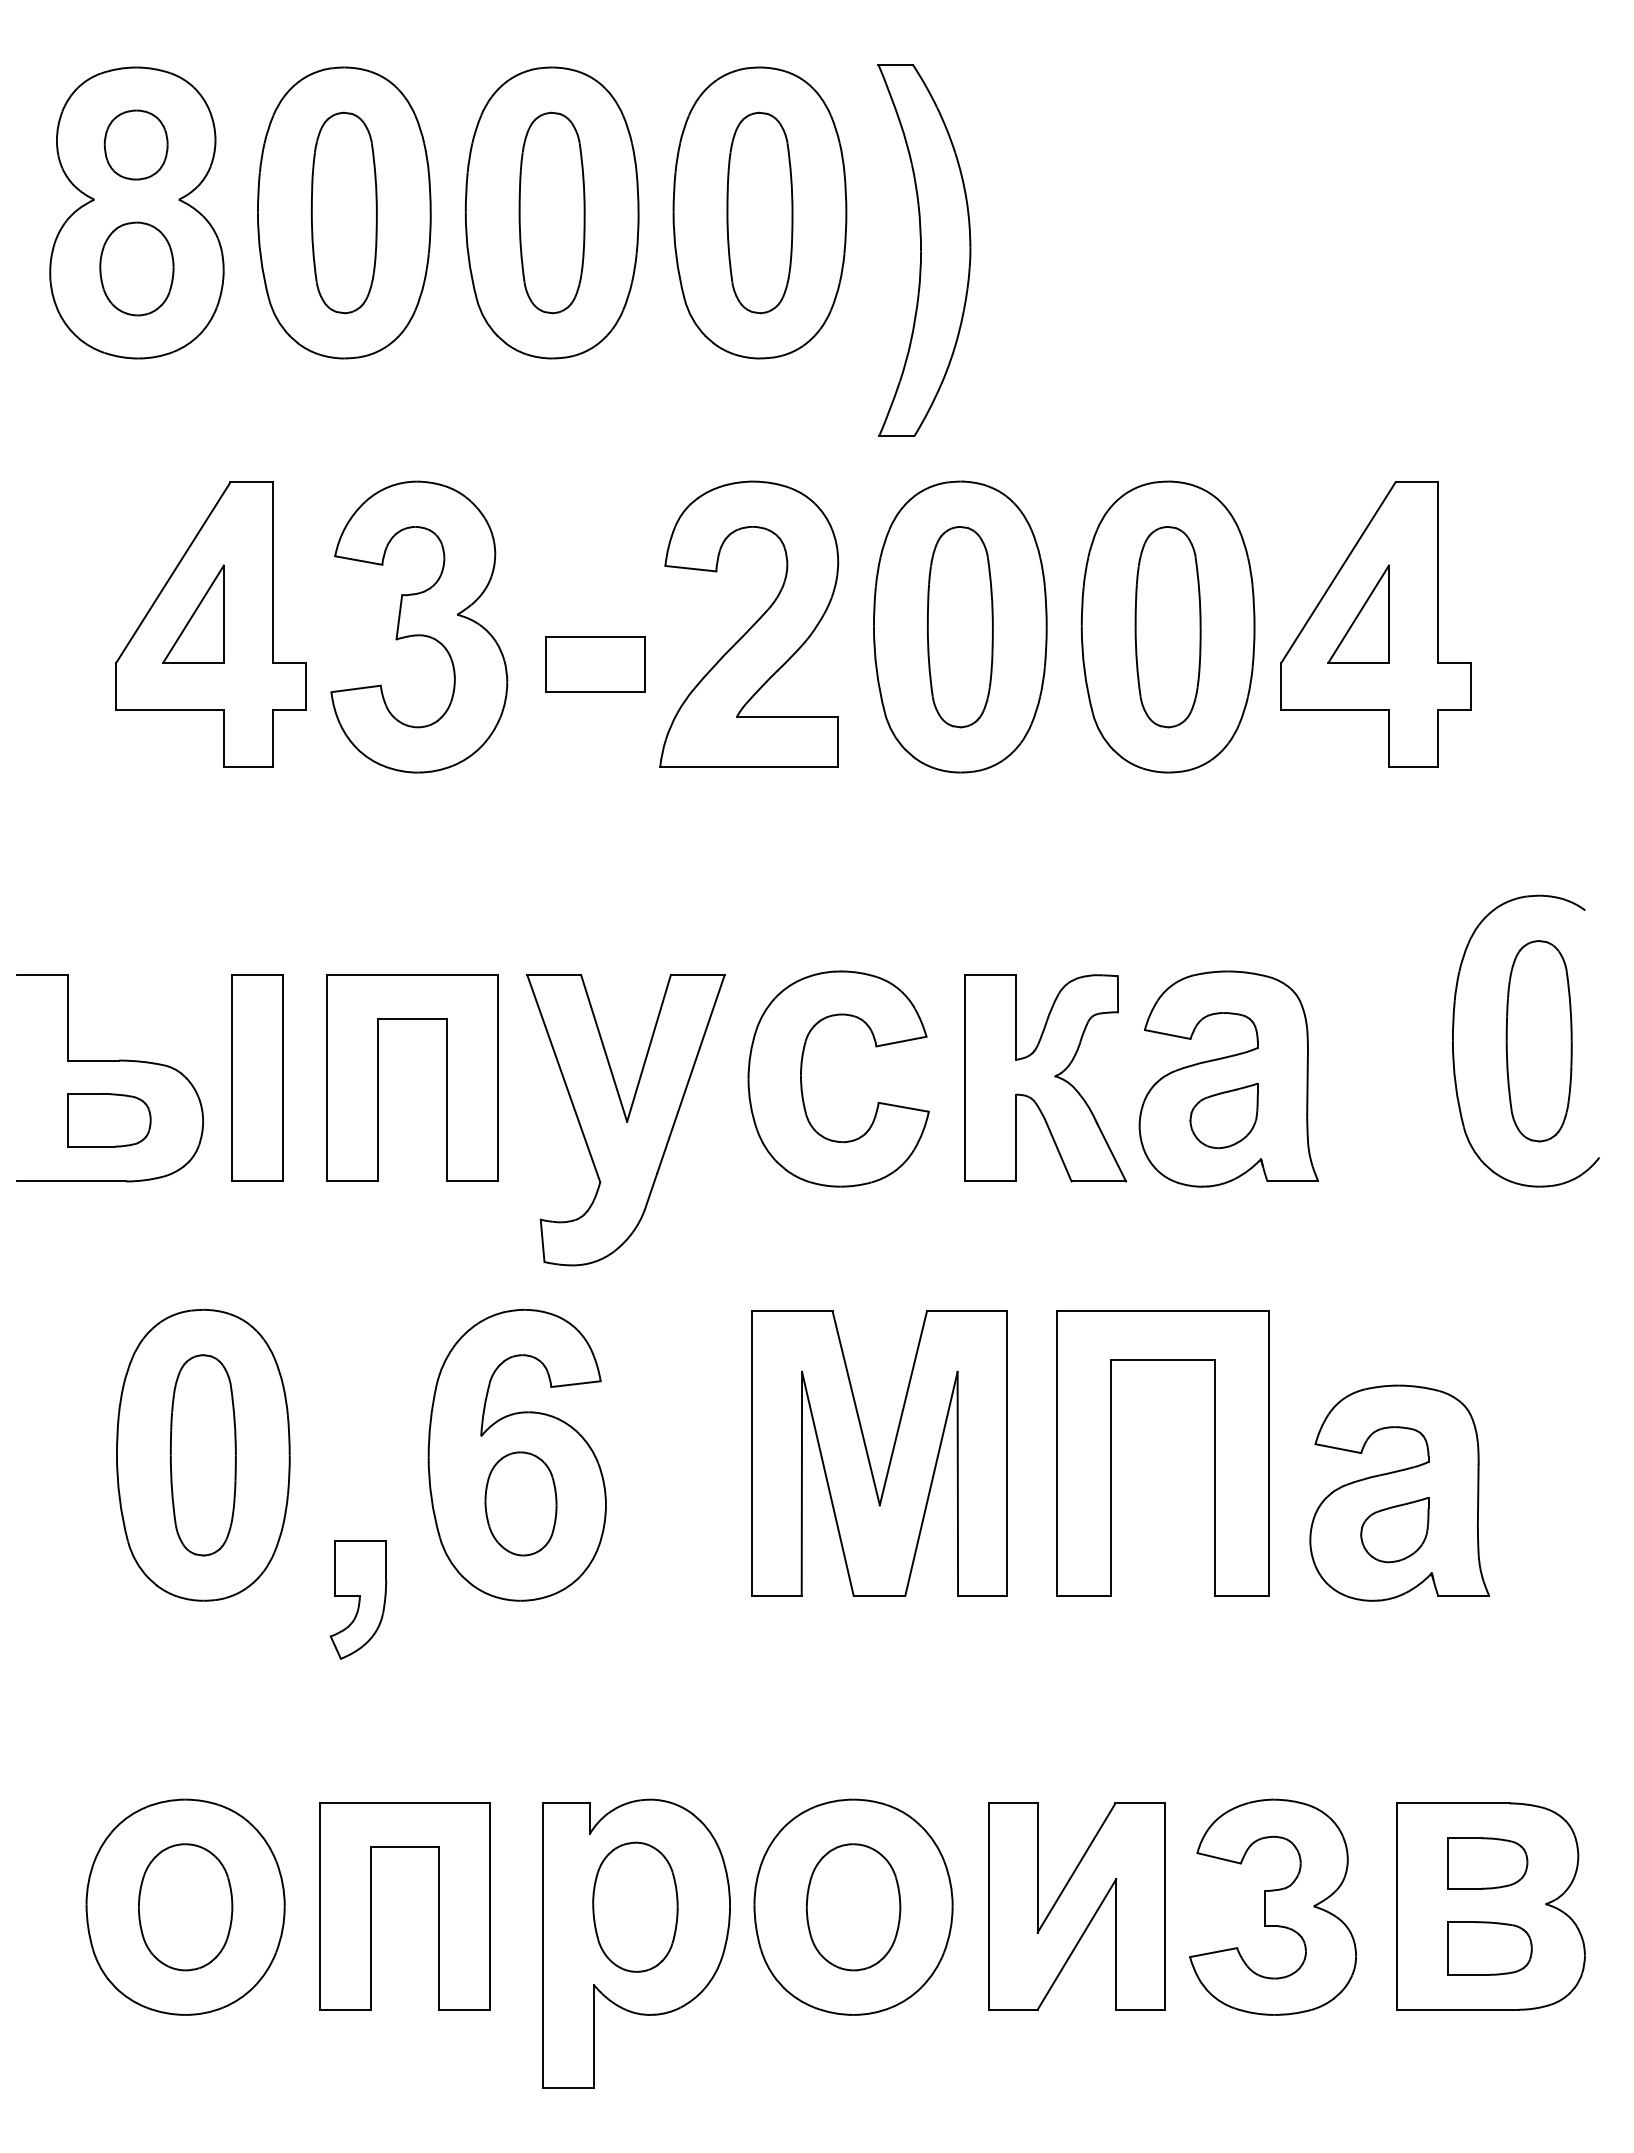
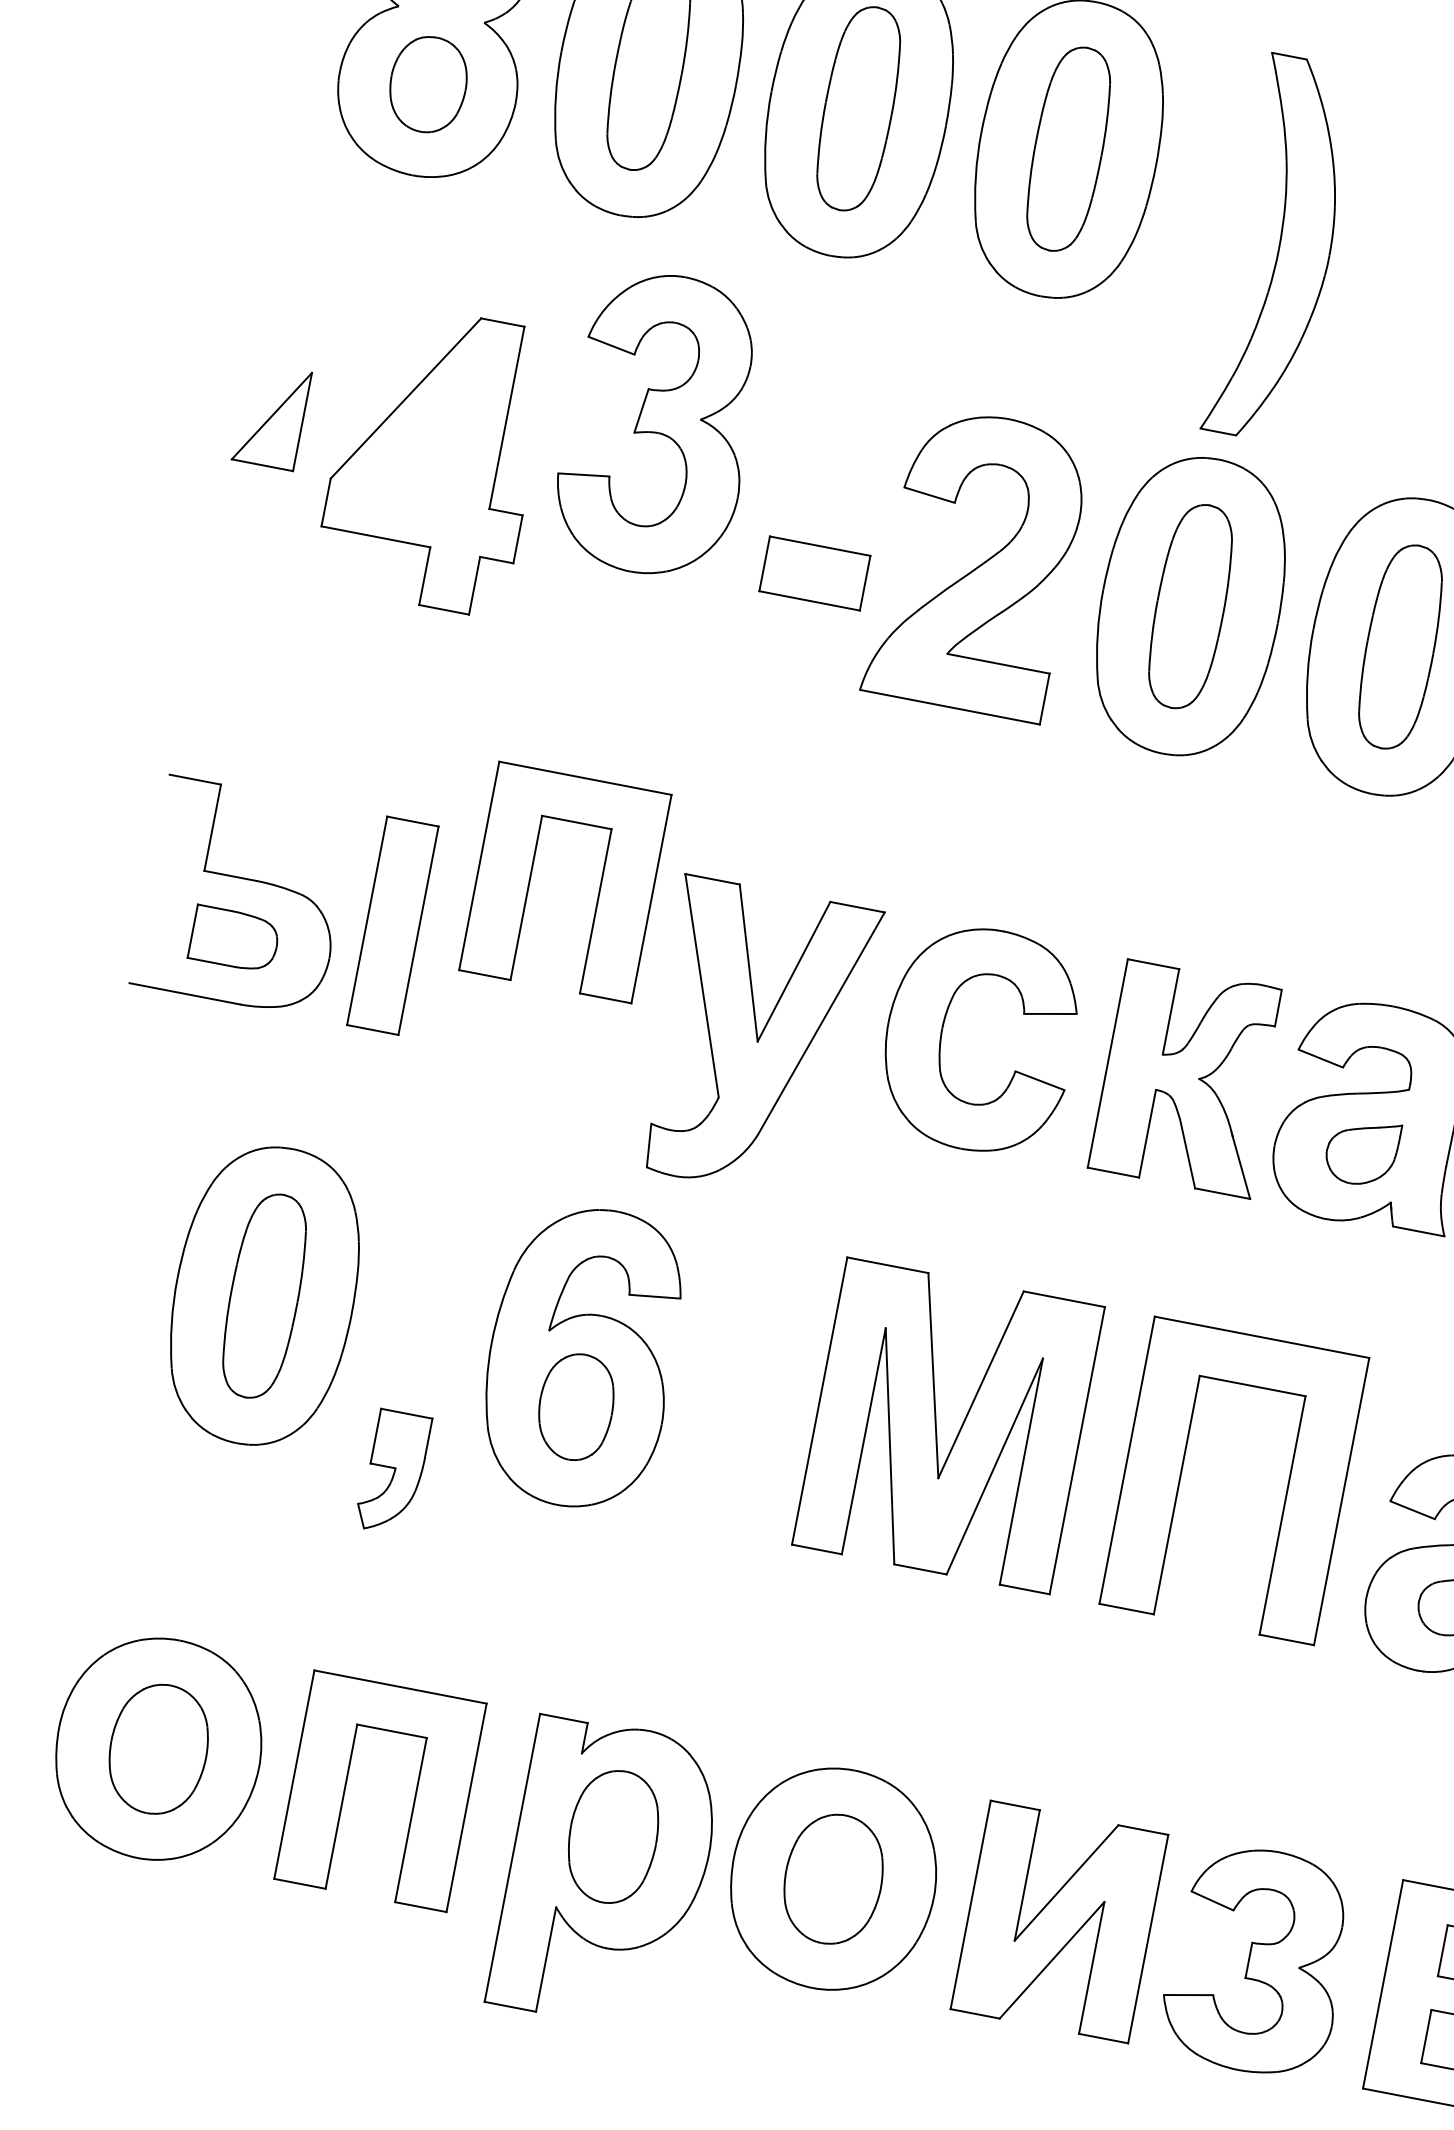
part: (924, 250) -> (1282, 249), moved
part: (193, 613) -> (271, 415), moved
part: (419, 626) -> (660, 424), moved
part: (378, 1077) -> (531, 875), moved

